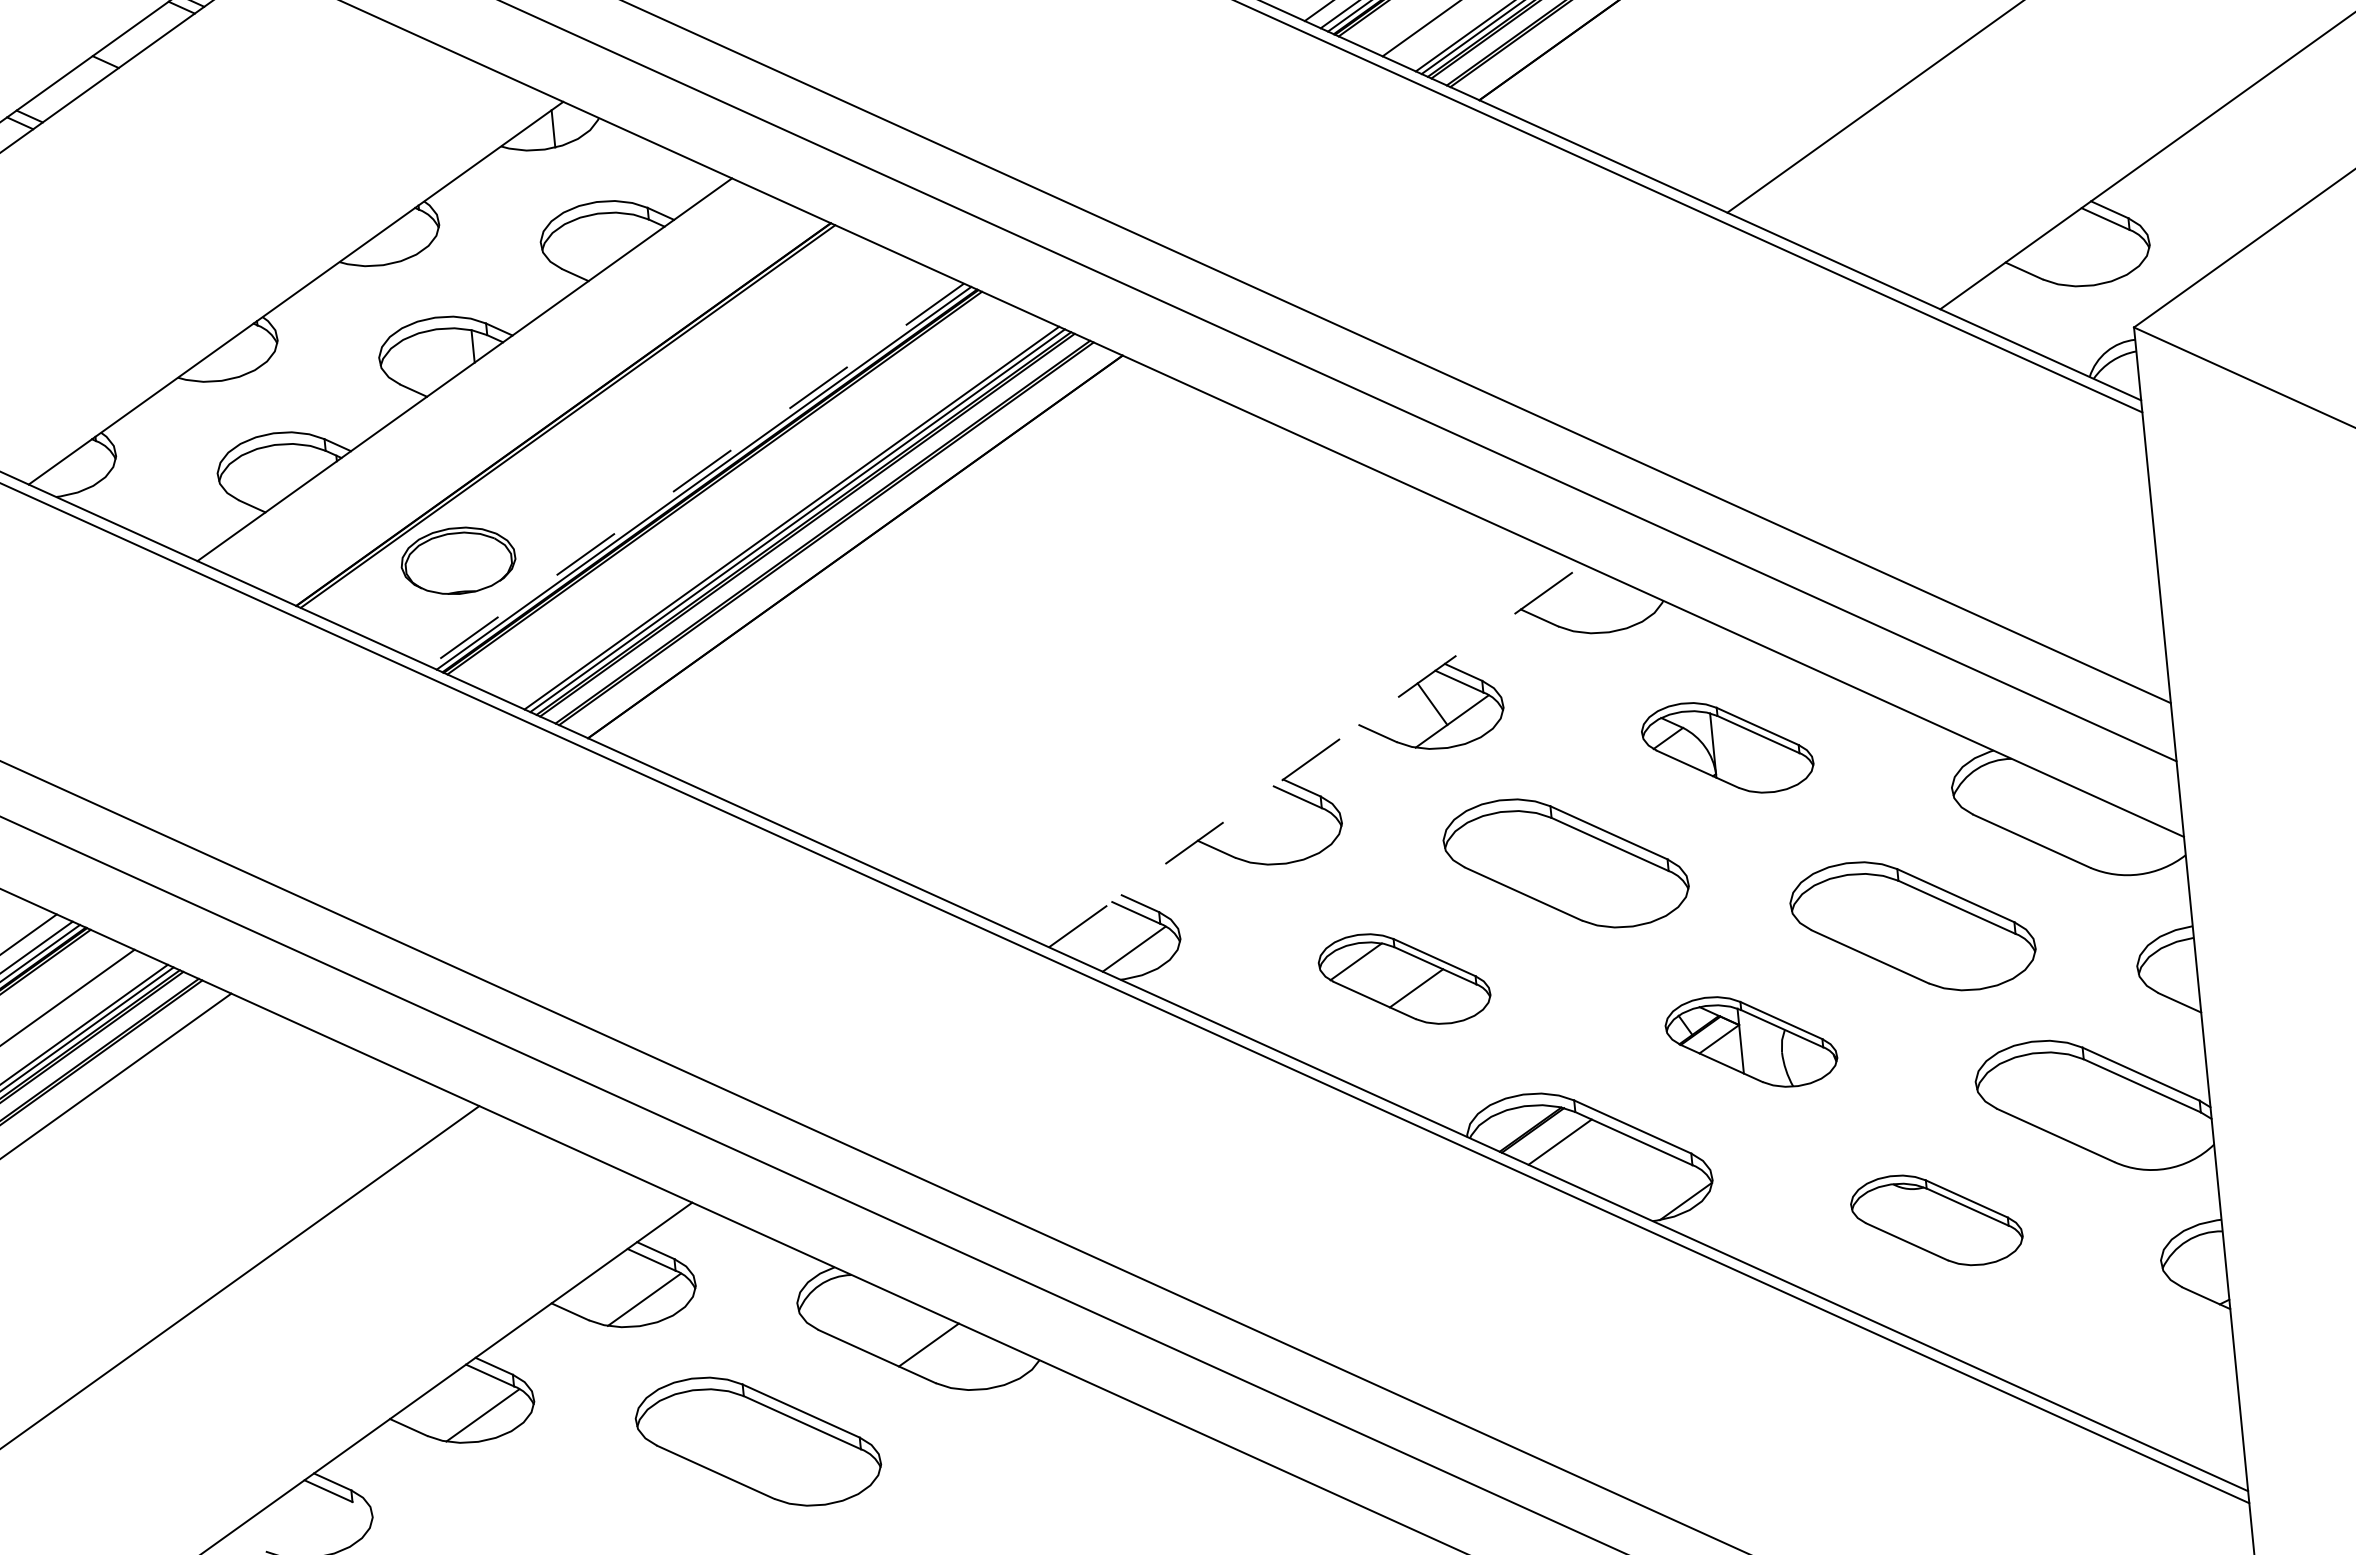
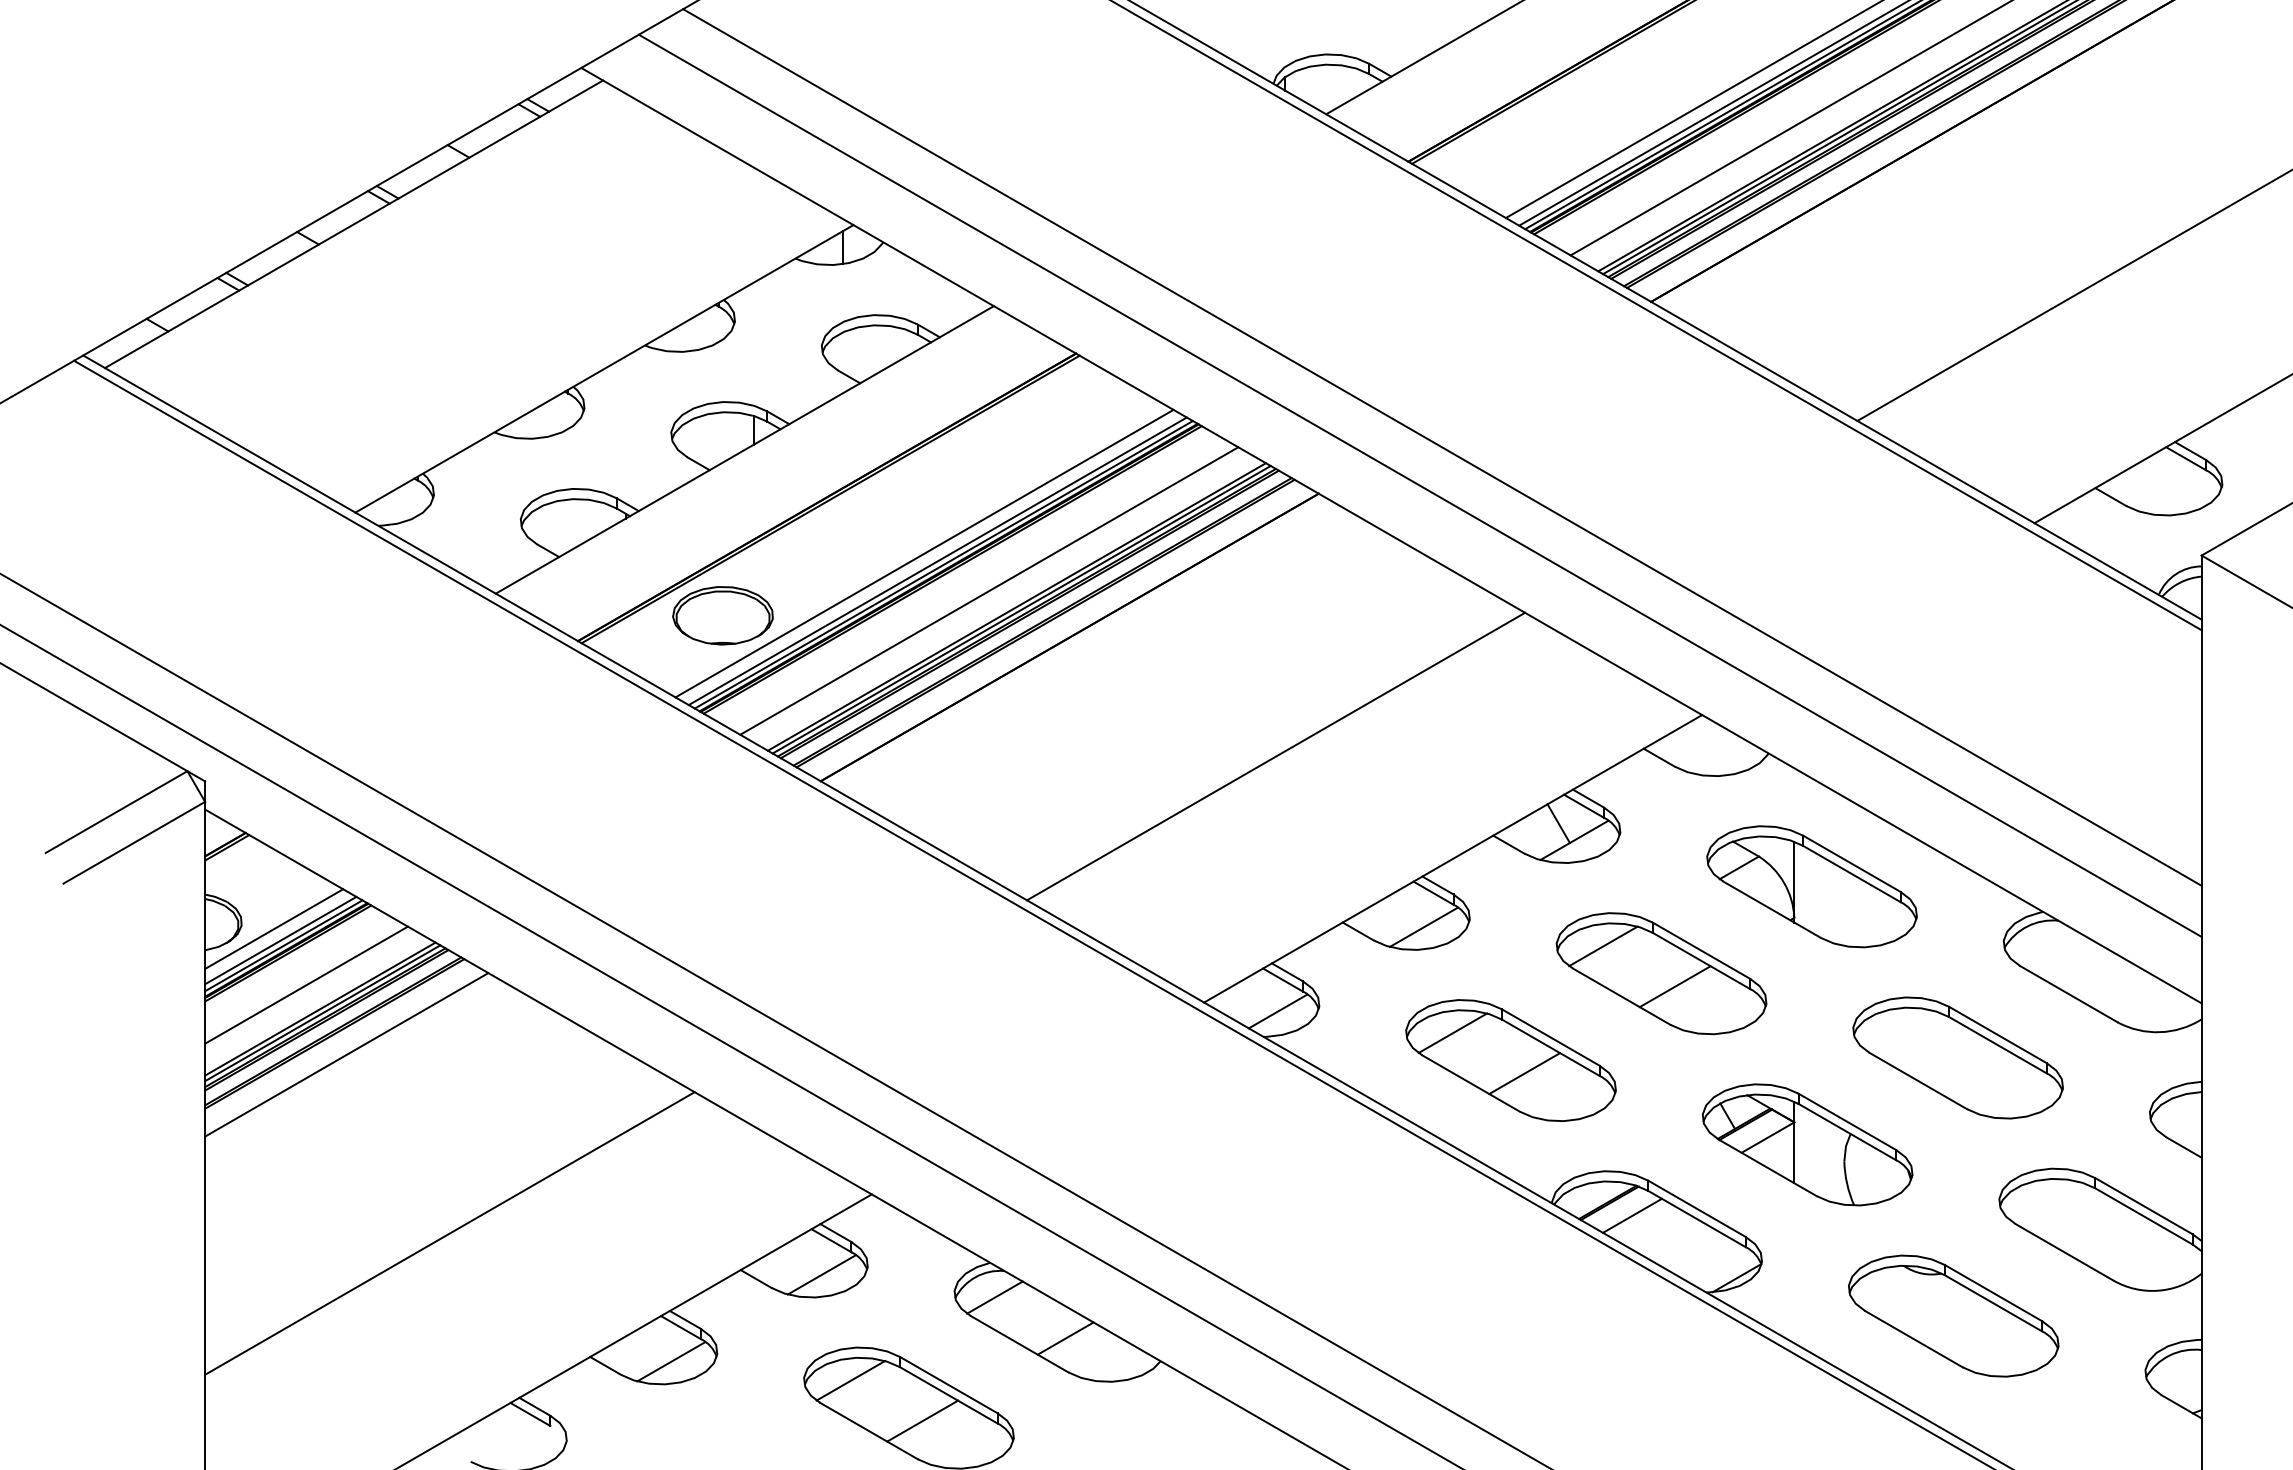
line: (680, 467) -> (924, 553), added
line: (696, 475) -> (937, 561), dashed -> solid
line: (758, 502) -> (989, 590), added
line: (1103, 659) -> (1276, 756), added
part: (1727, 747) -> (1811, 886), size x1.43
line: (1316, 755) -> (1453, 858), dashed -> solid
line: (1290, 836) -> (1423, 926), added
line: (1497, 838) -> (1603, 946), added
line: (1582, 876) -> (1674, 986), added
part: (1404, 979) -> (1510, 1060), size x1.43
part: (1751, 1041) -> (1807, 1144), size x1.43
part: (1936, 1219) -> (1953, 1315), size x1.43
line: (843, 1306) -> (994, 1297), added
line: (688, 1416) -> (850, 1380), added
line: (775, 1454) -> (922, 1420), added

